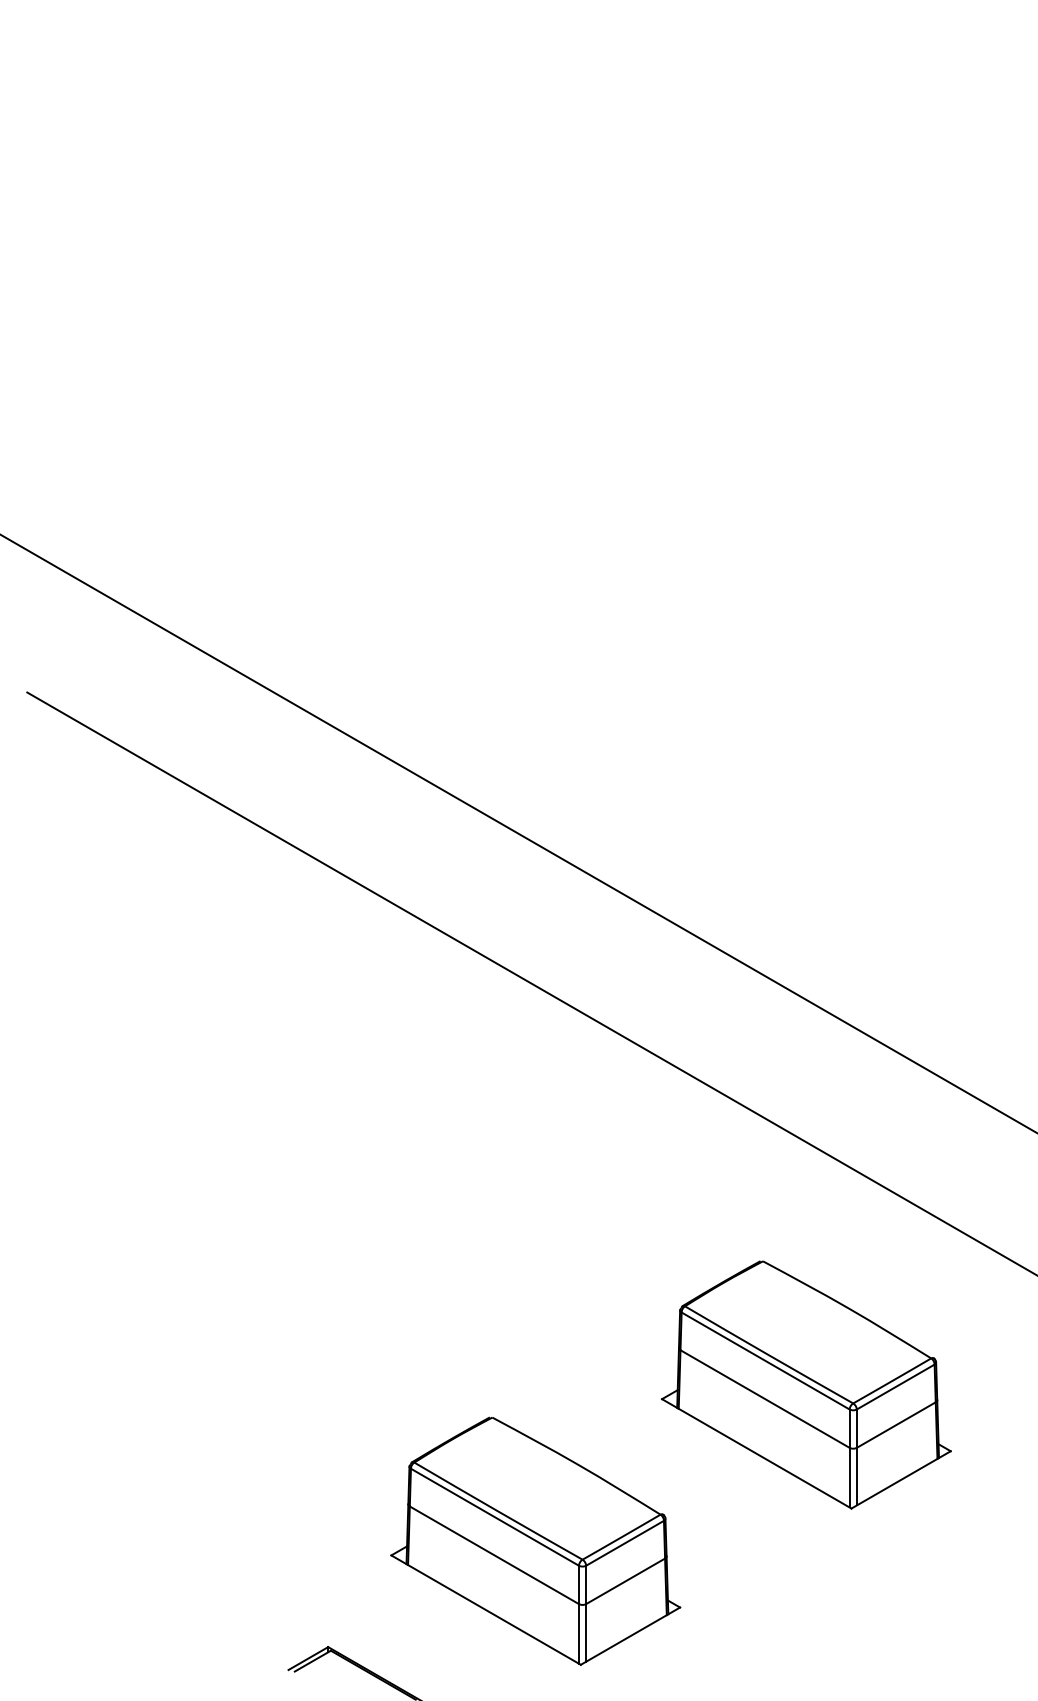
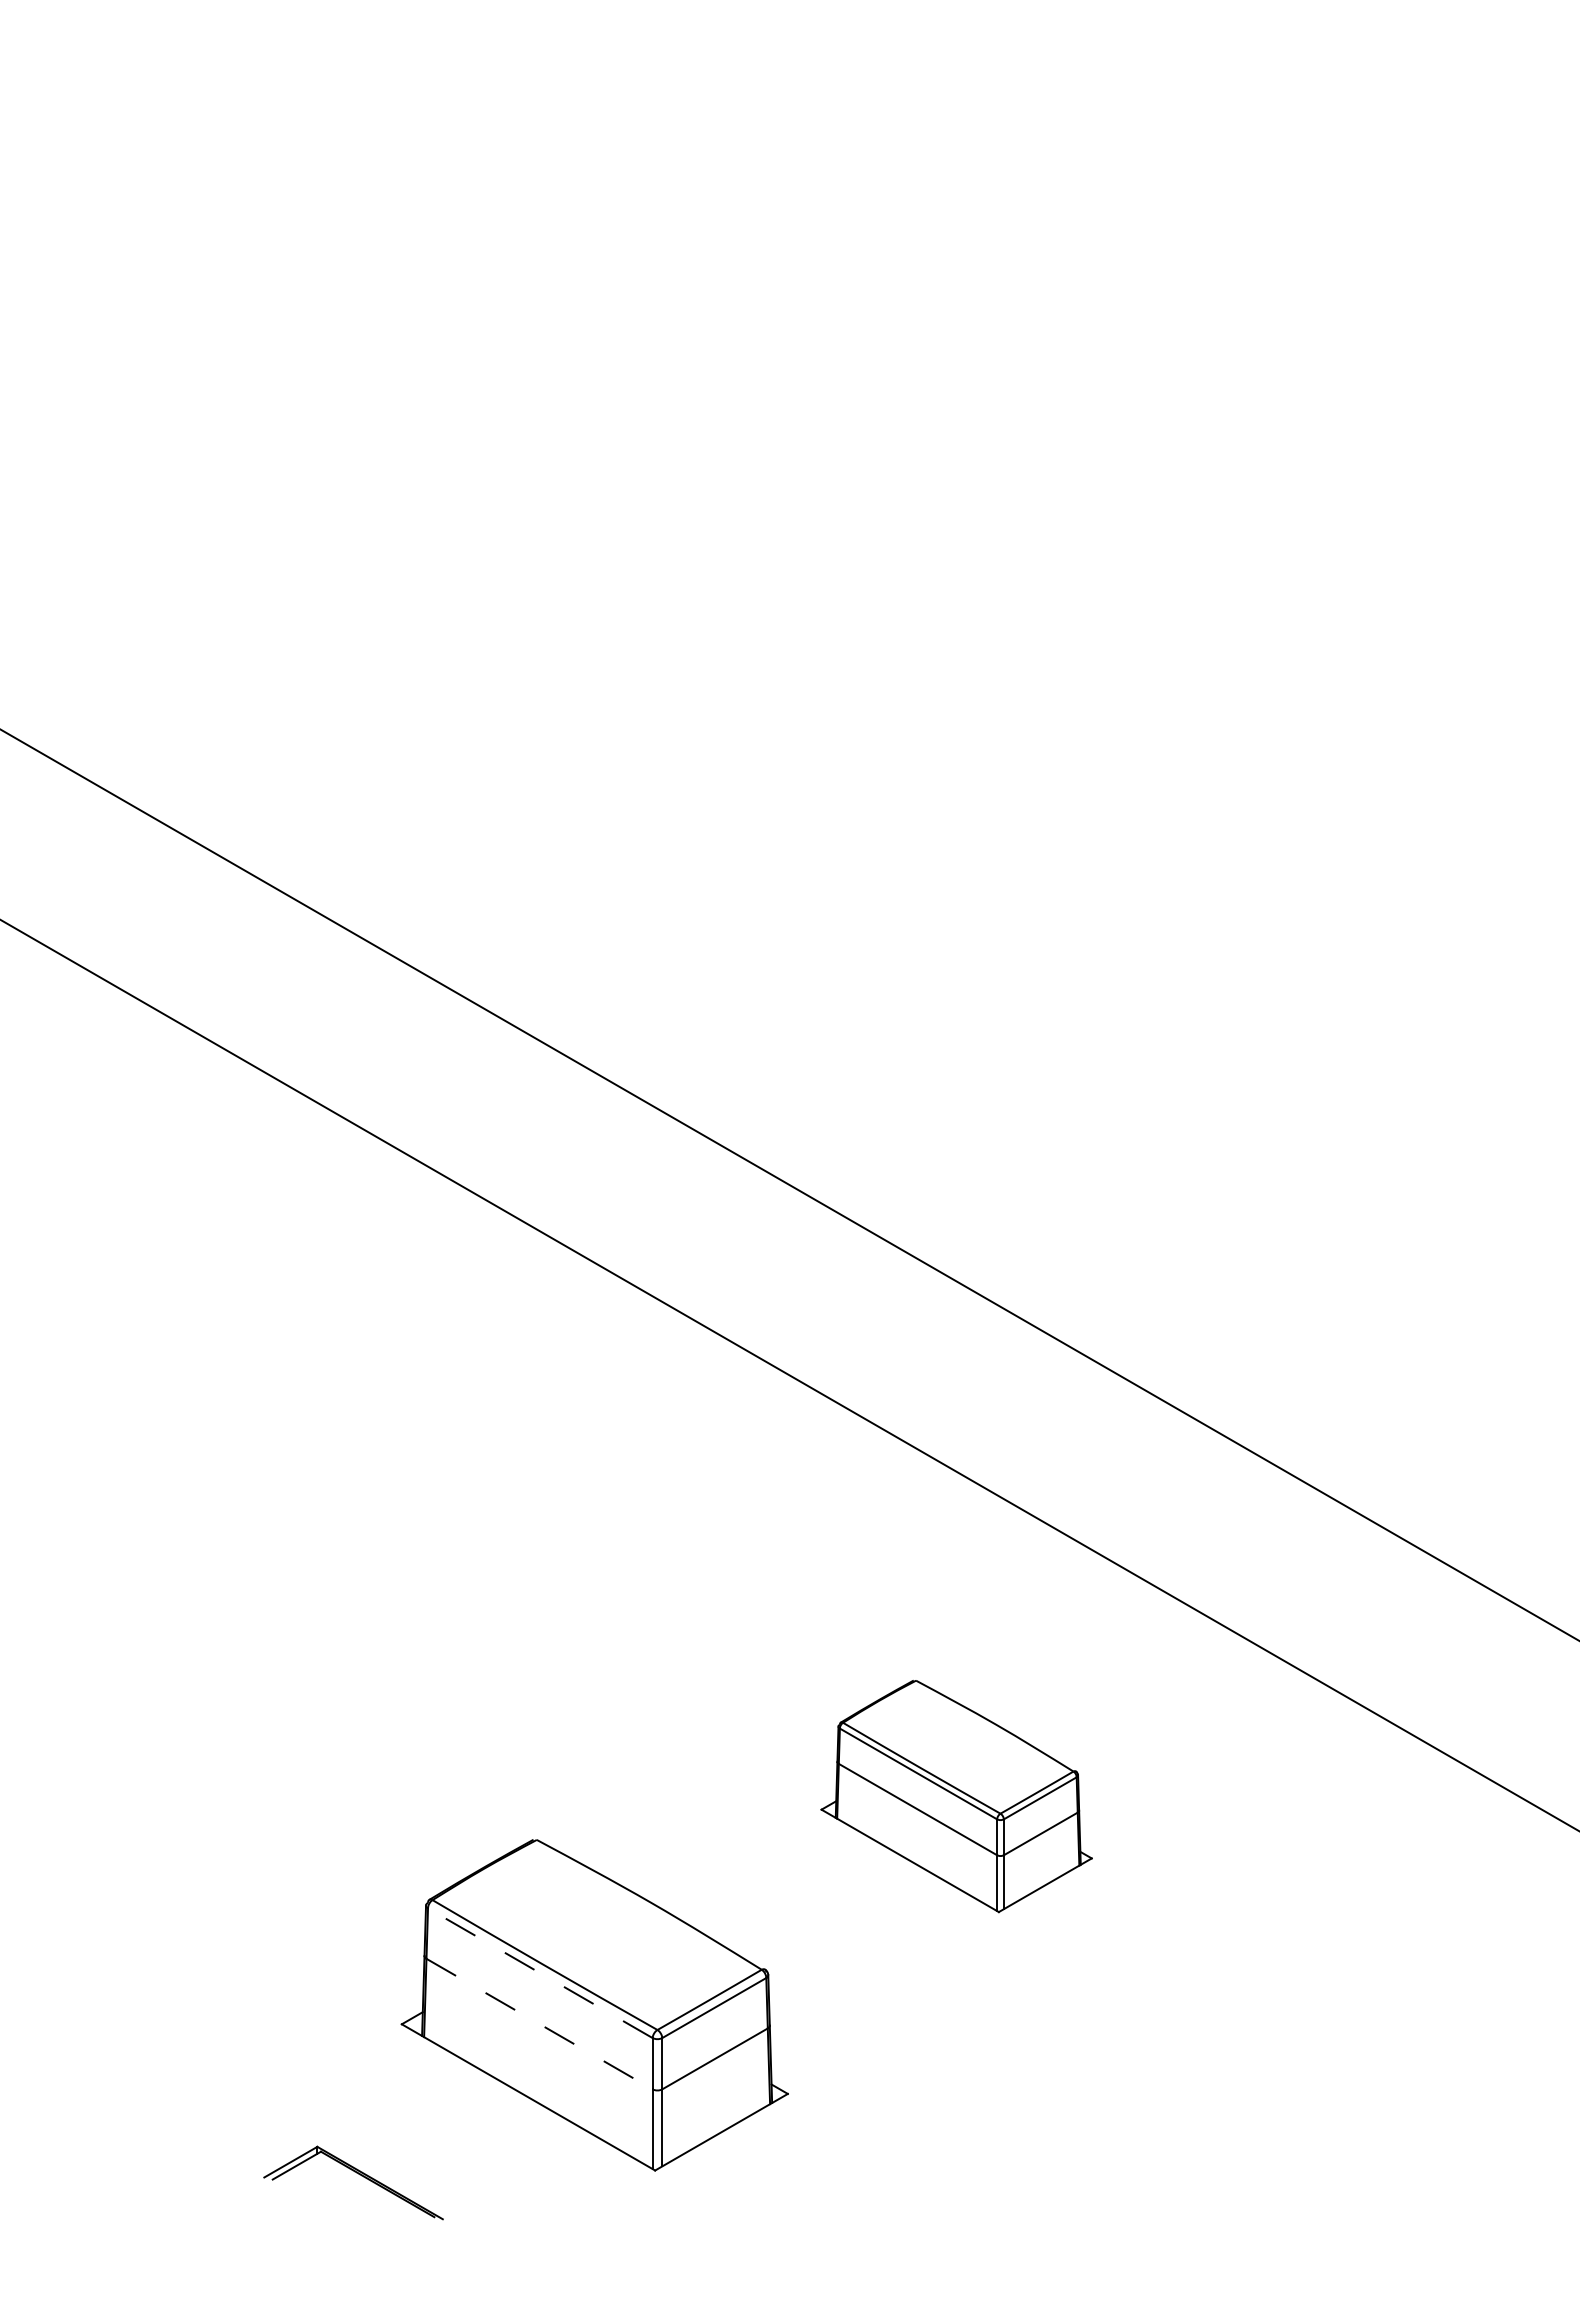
part: (806, 1385) -> (956, 1796), size x0.7
line: (495, 1517) -> (540, 1973), solid -> dashed
line: (494, 1555) -> (539, 2024), solid -> dashed

